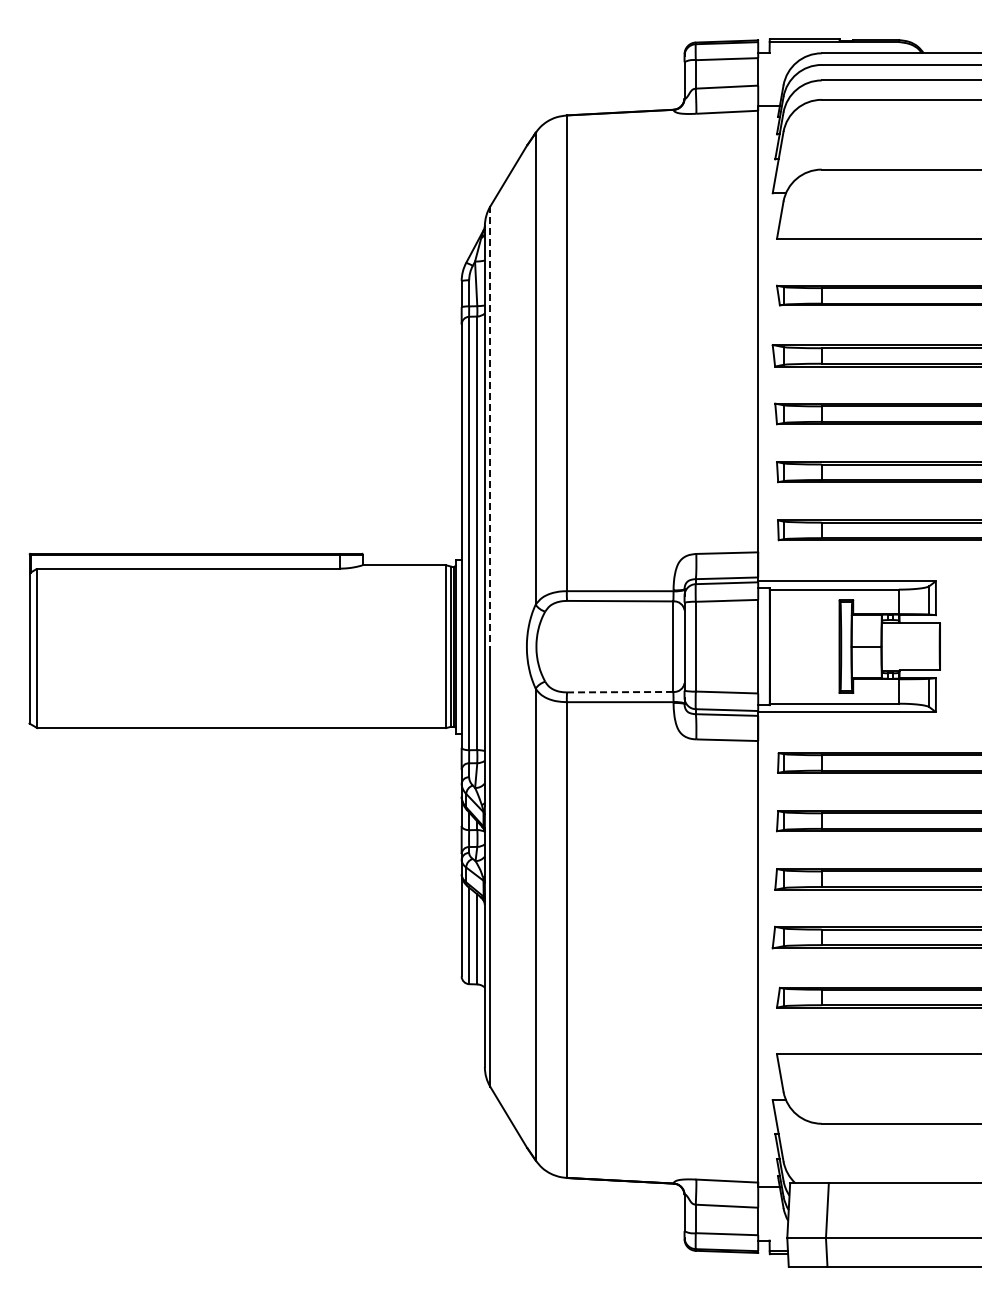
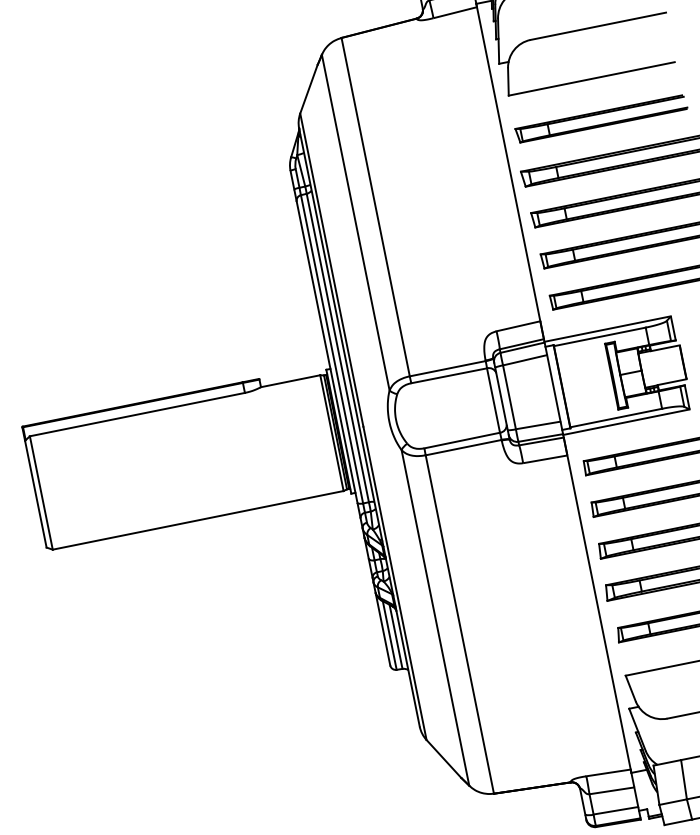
line: (490, 426) -> (331, 270), dashed -> solid
line: (620, 692) -> (462, 440), dashed -> solid

